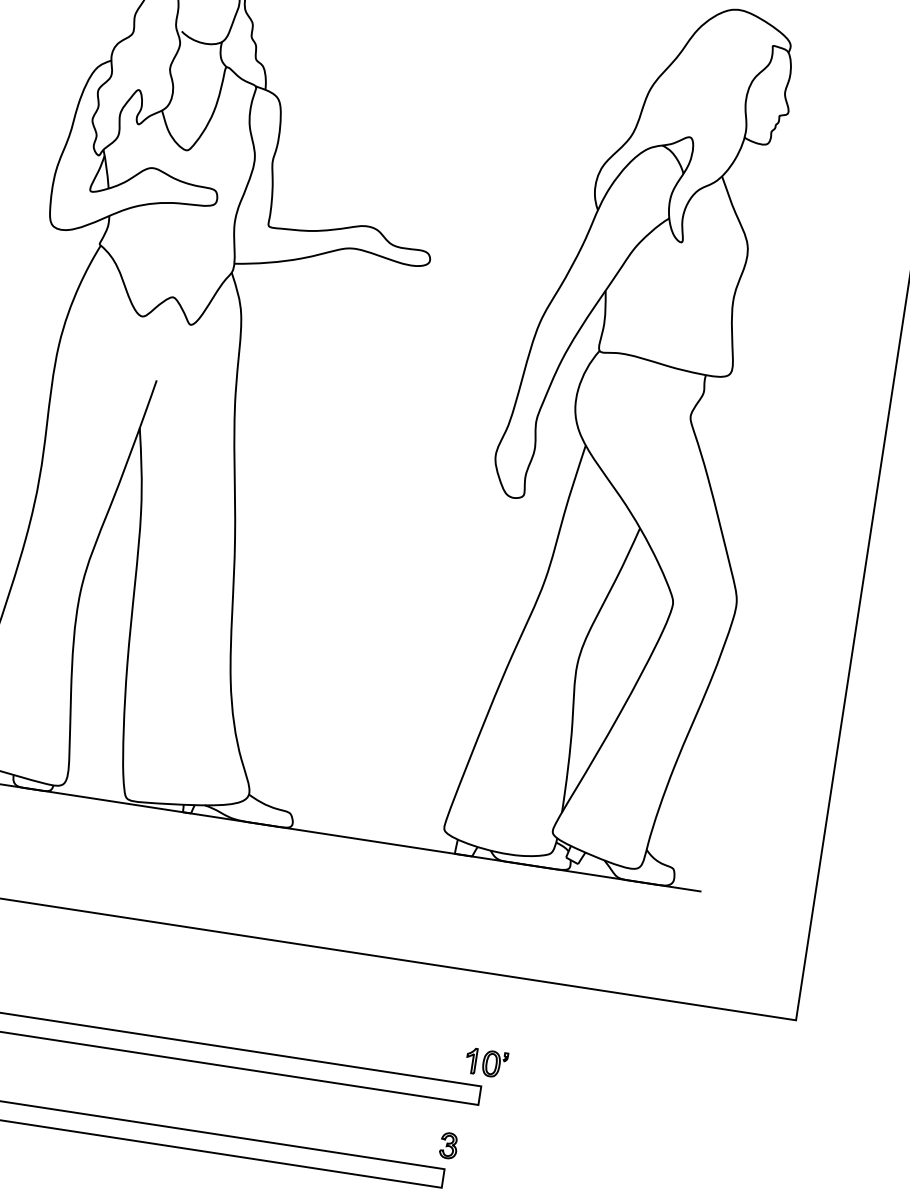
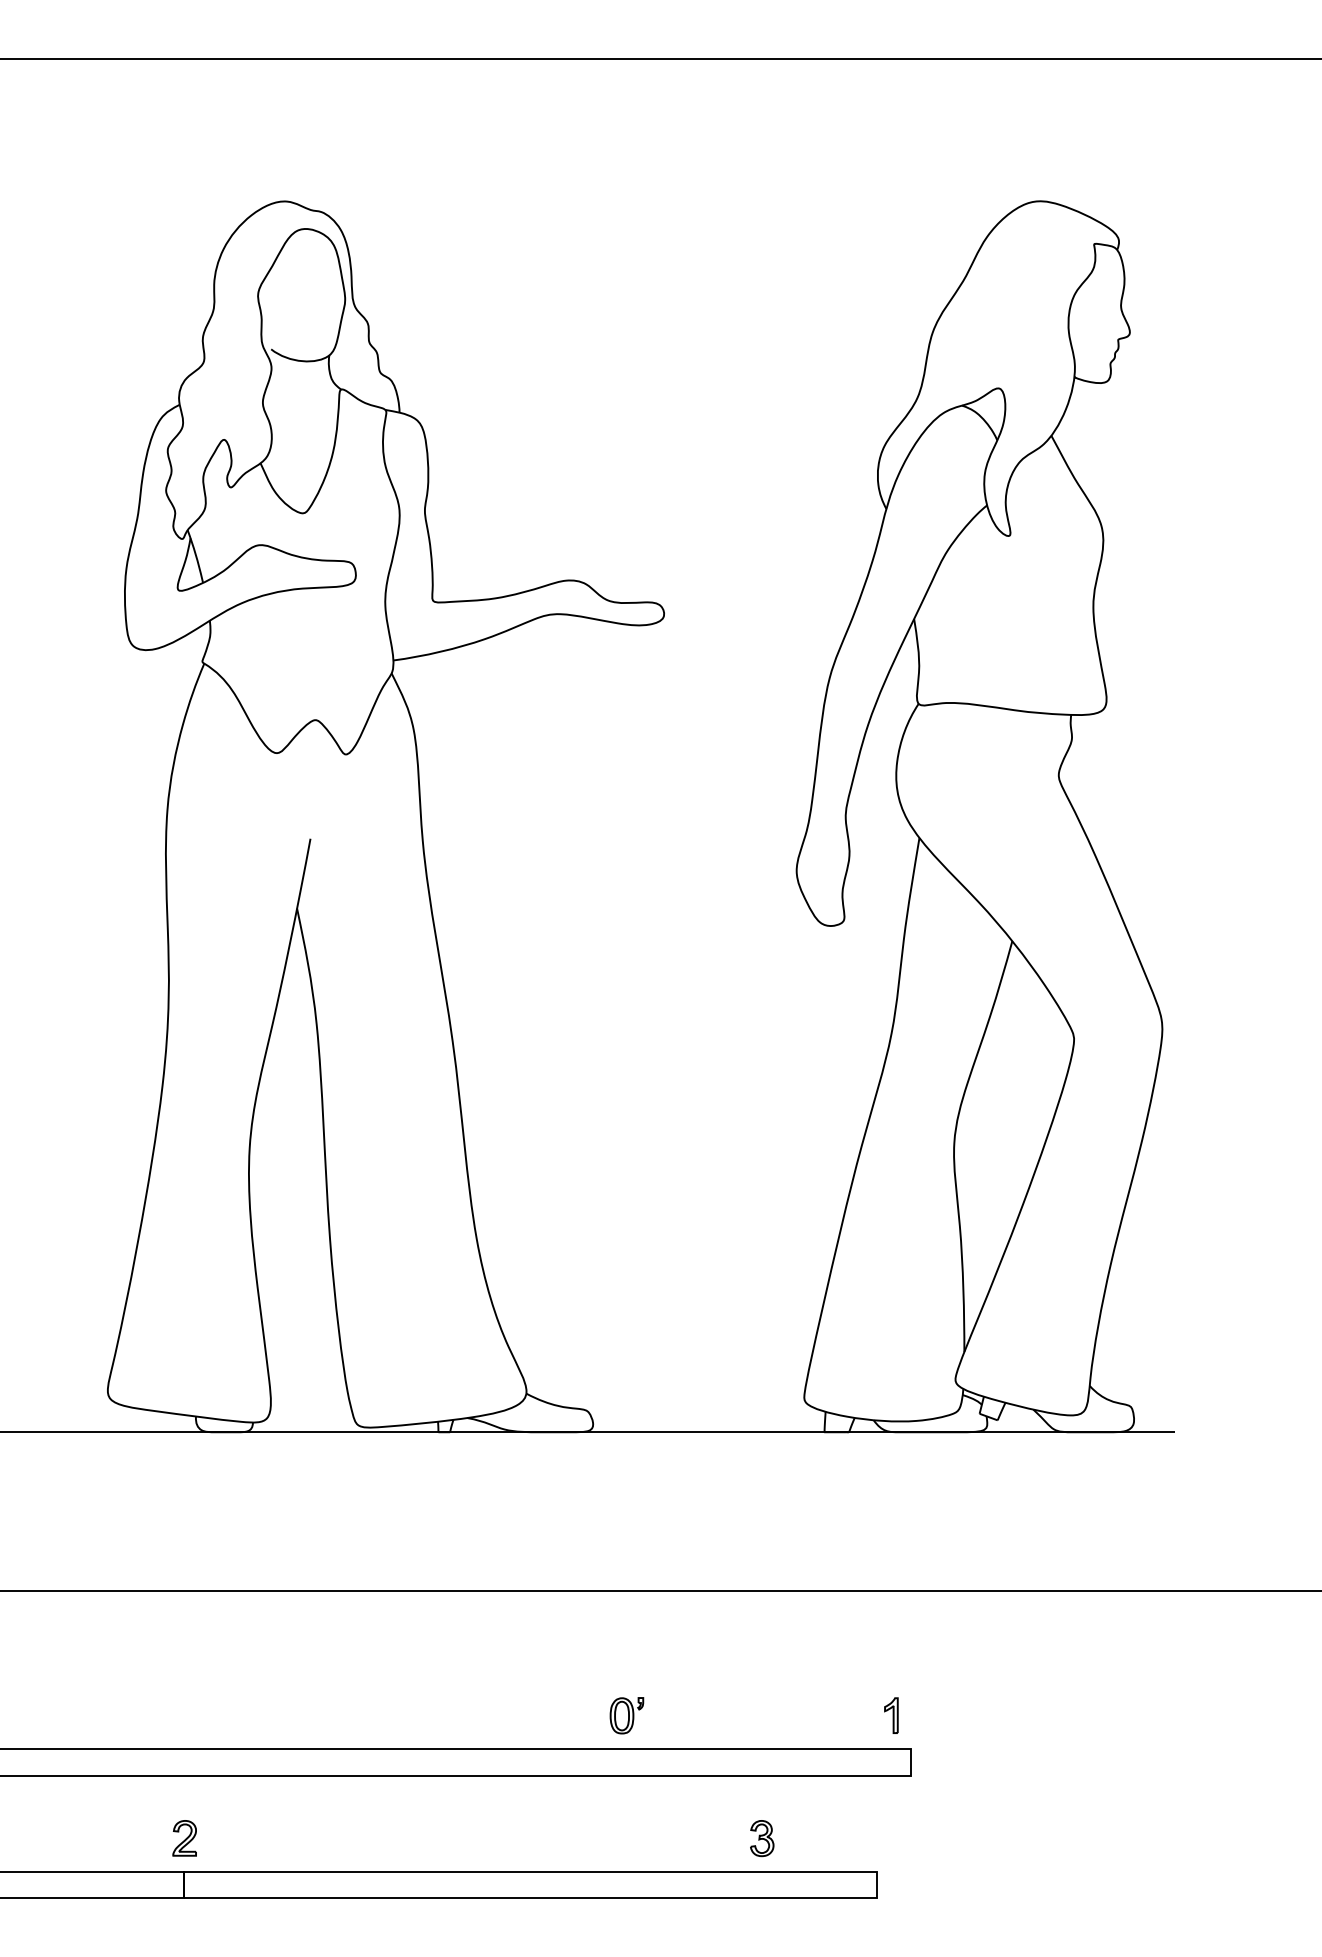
part: (494, 1064) -> (626, 1715), moved
part: (449, 1145) -> (762, 1838), moved

